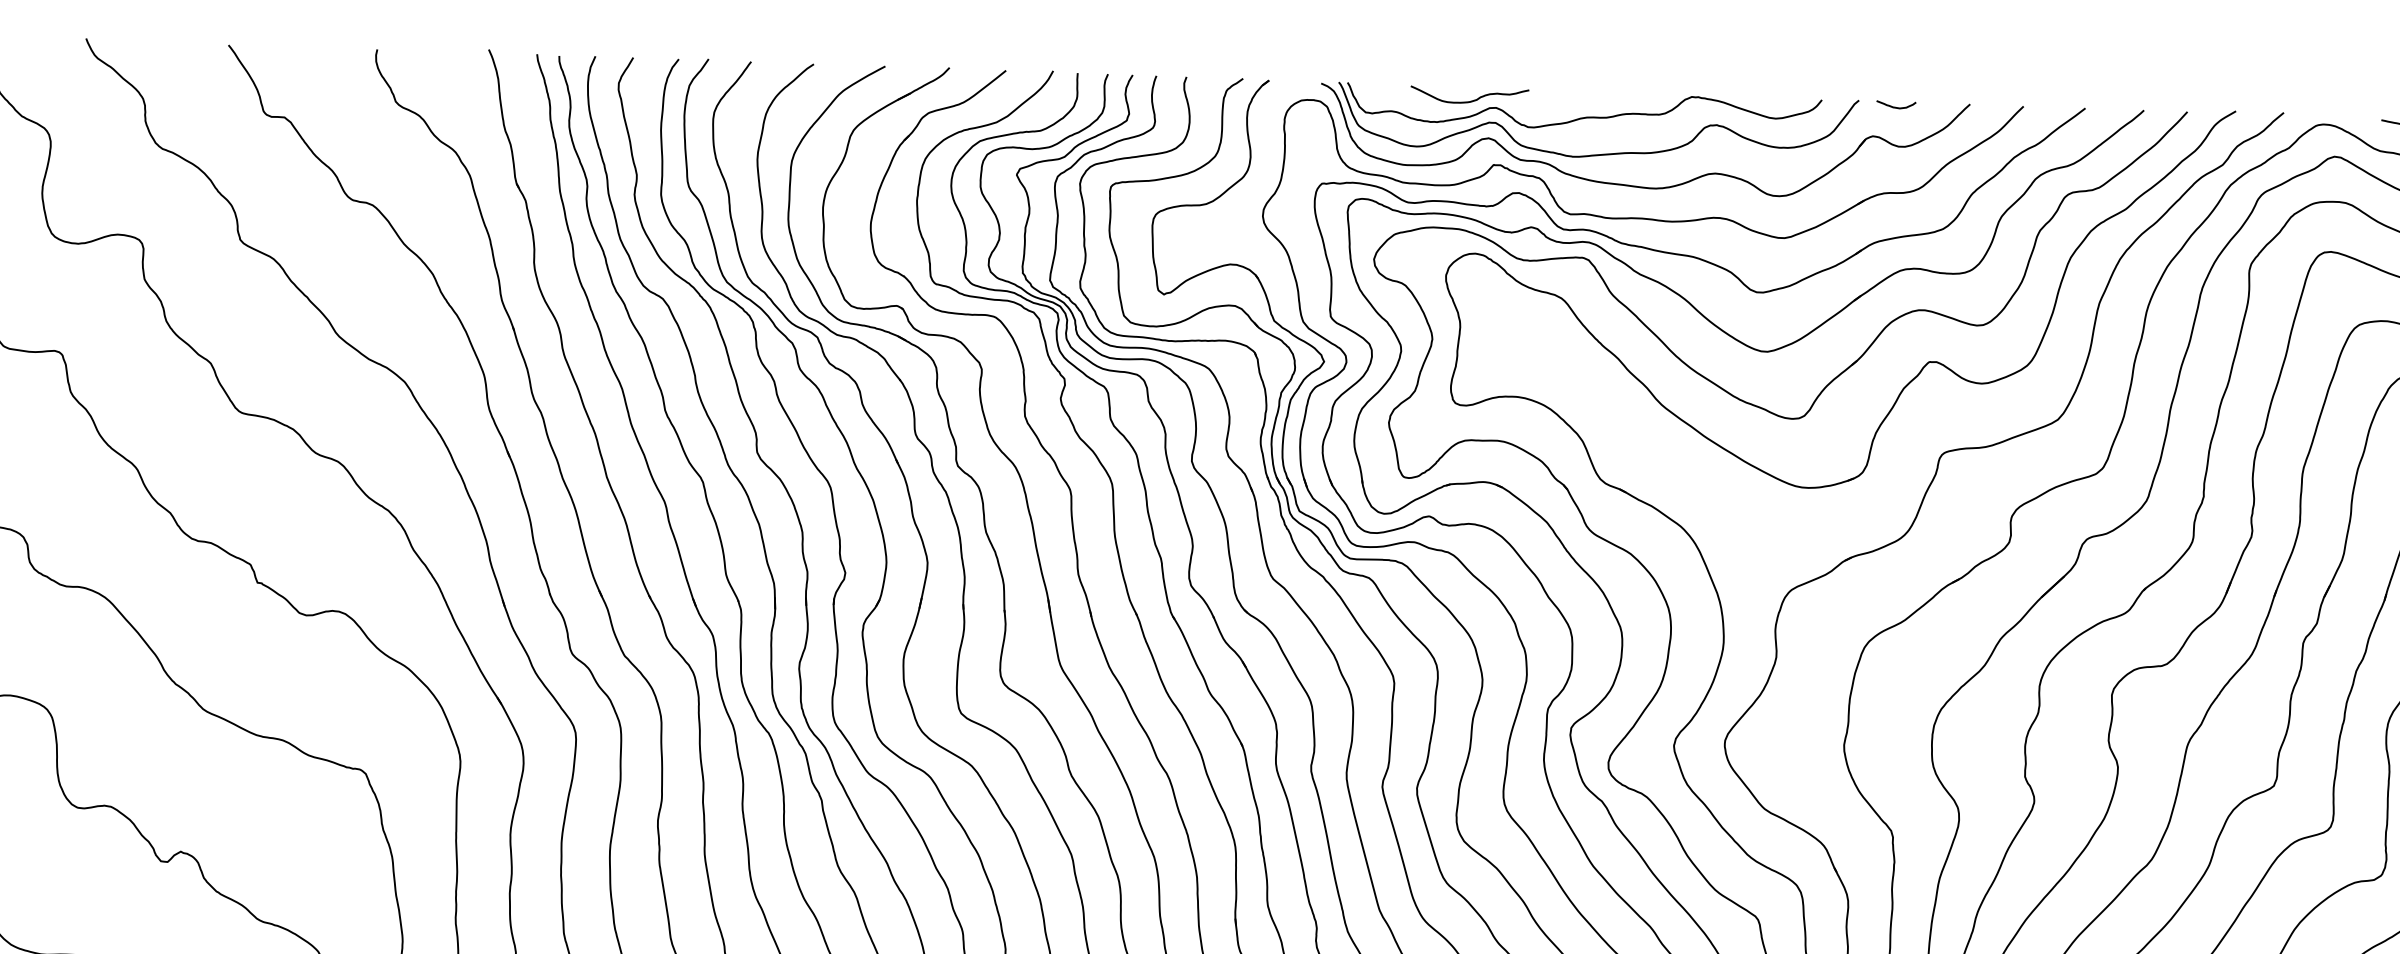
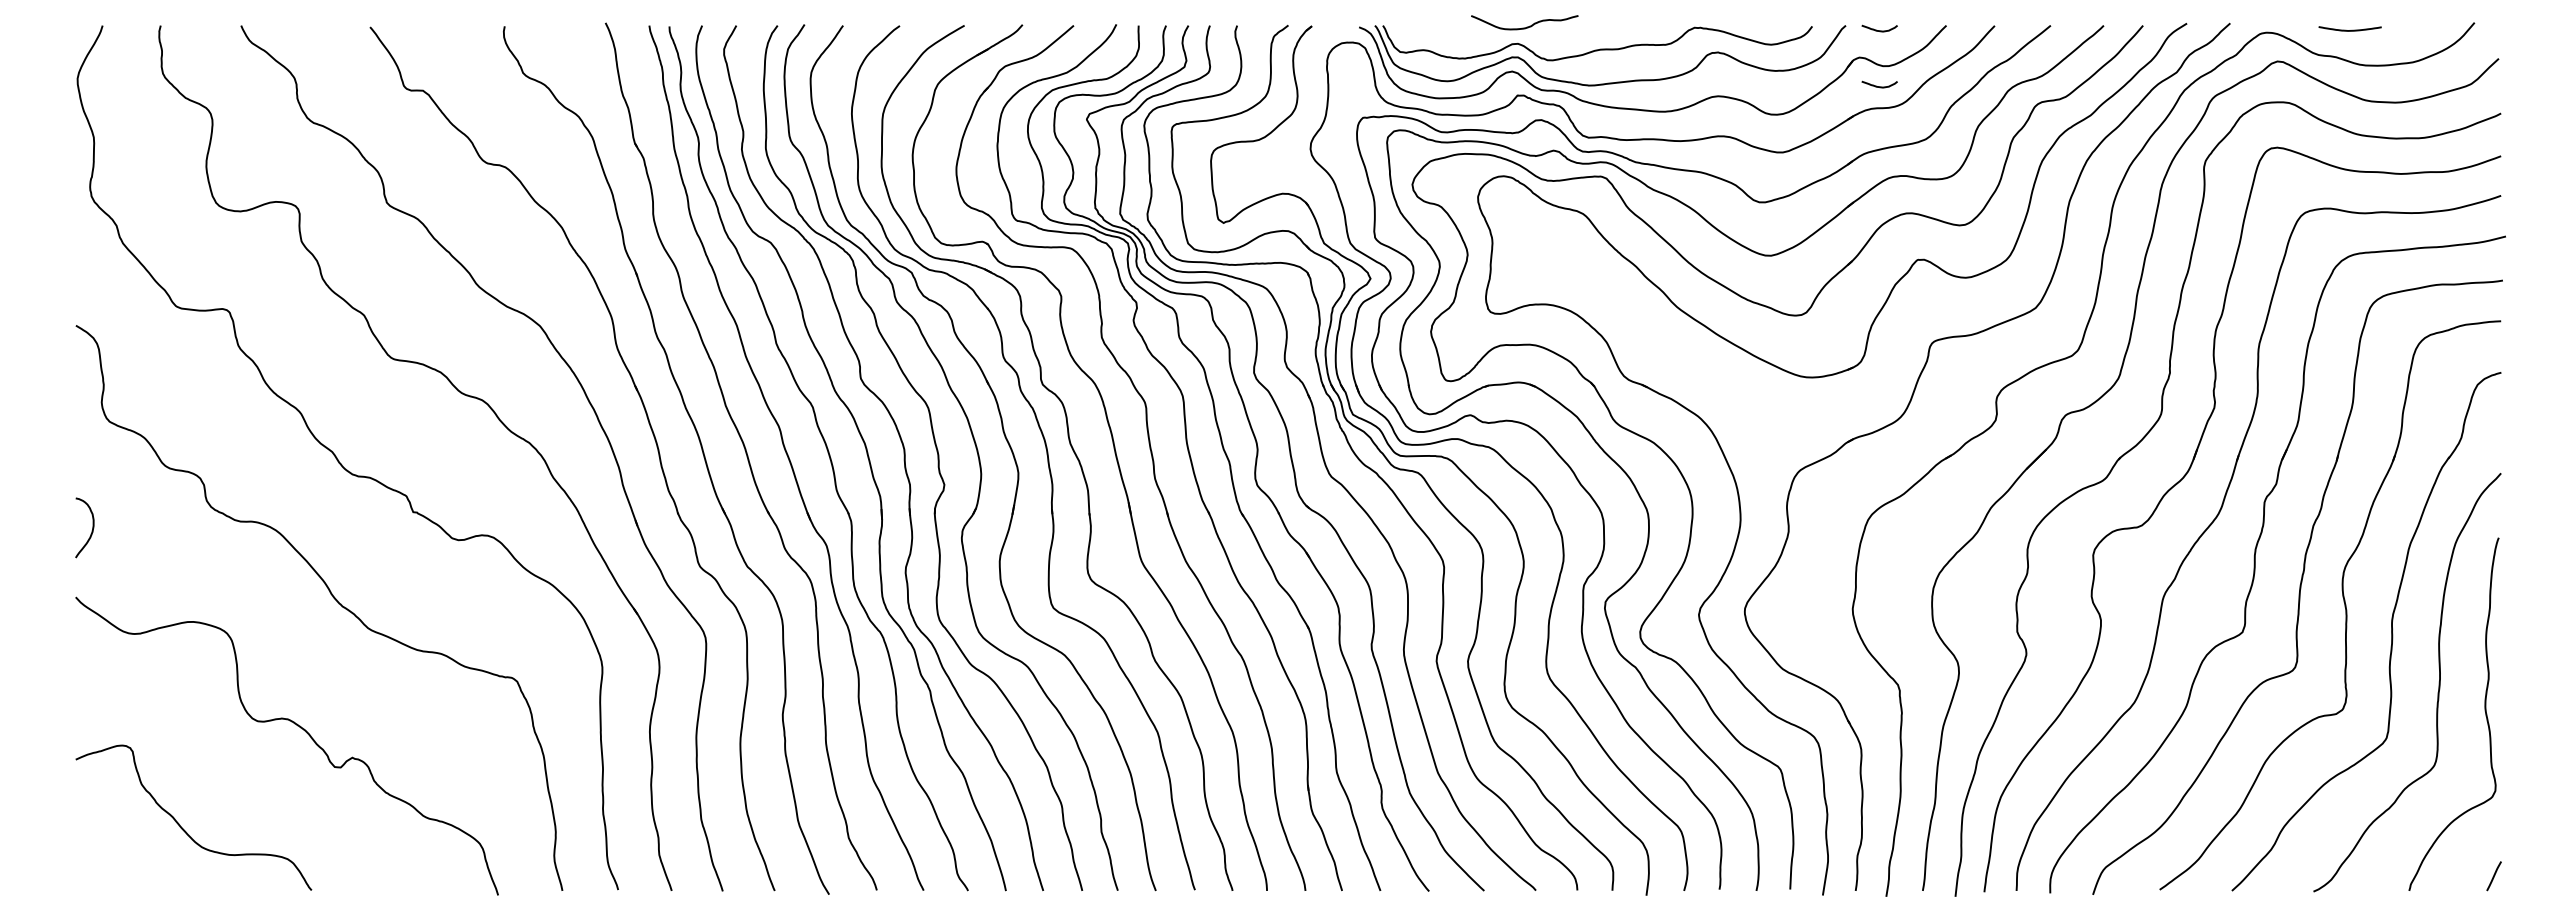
curve: (1471, 100) -> (1526, 26), moved
curve: (1893, 168) -> (1879, 86), added

